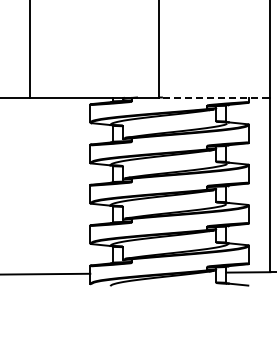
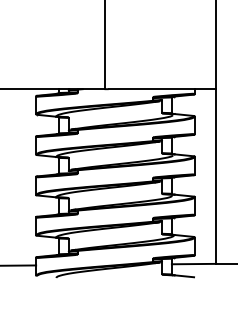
line: (216, 97) -> (162, 89), dashed -> solid

